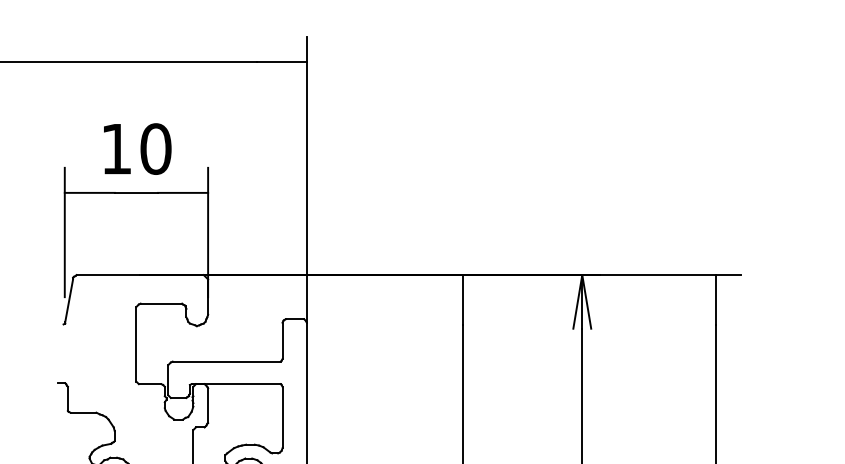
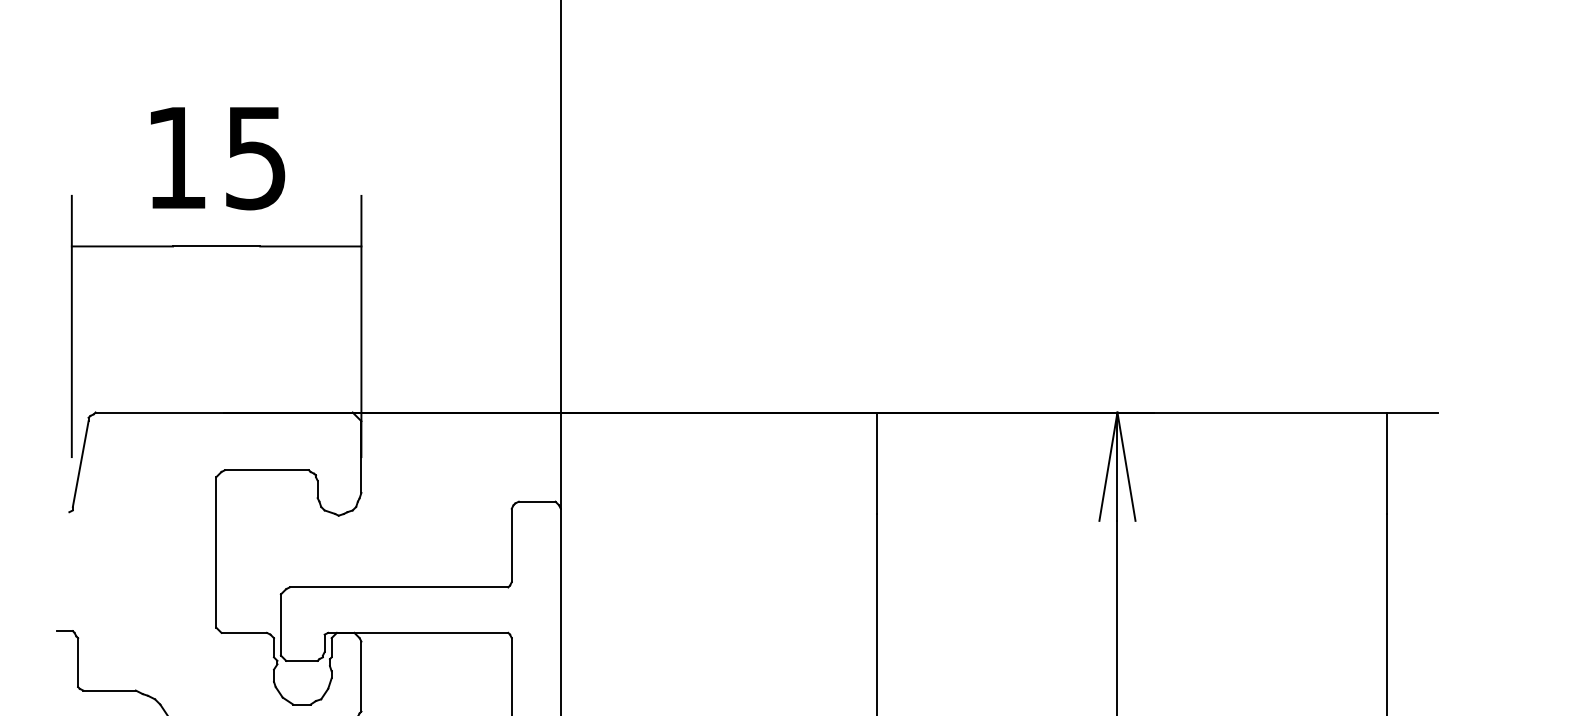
text: (155, 148) -> (255, 156), 10 -> 15

